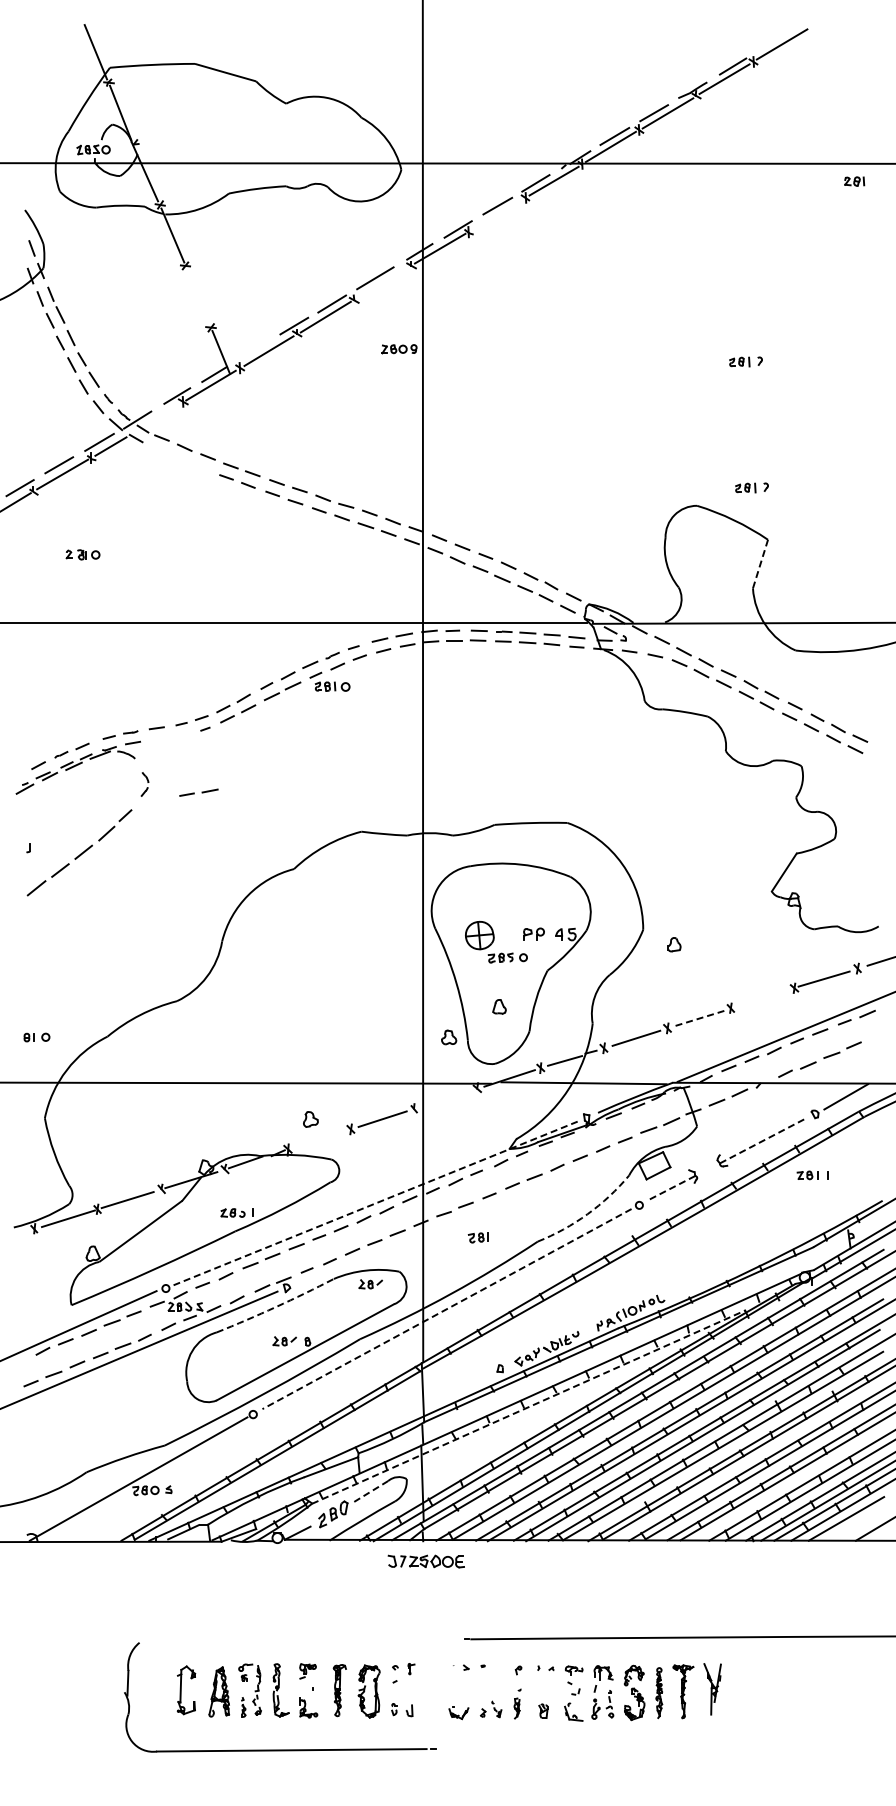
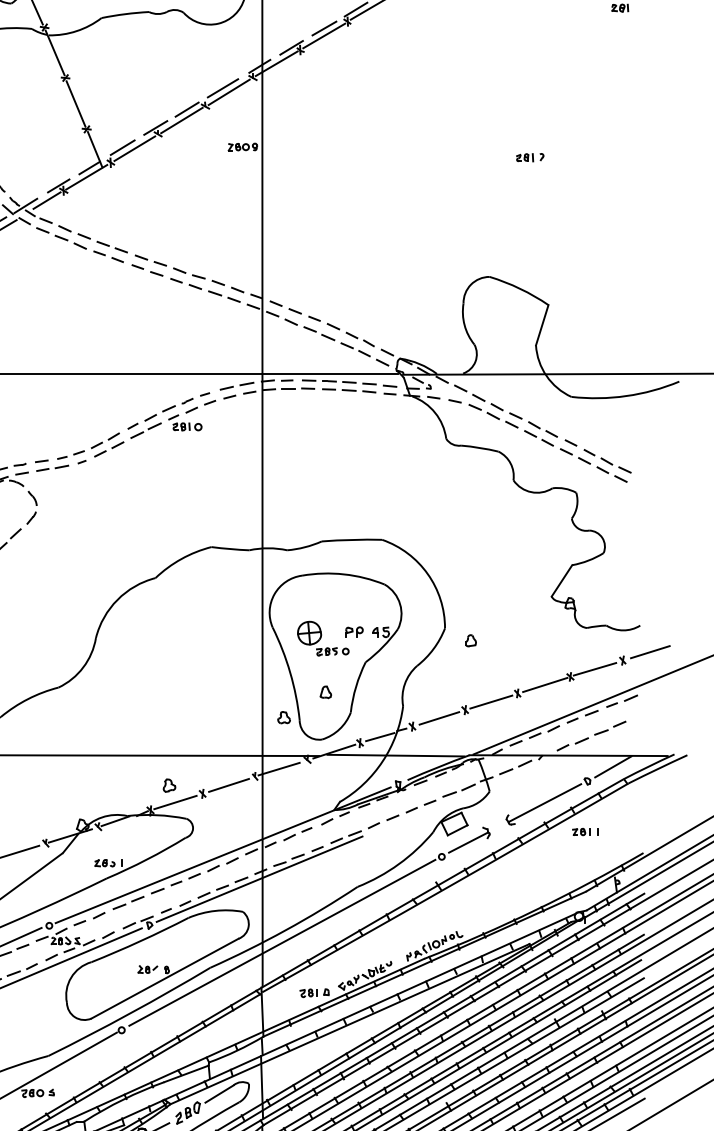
line: (497, 214) -> (324, 35), added
line: (382, 282) -> (228, 91), added
line: (197, 296) -> (75, 103), added
line: (254, 349) -> (122, 147), added
line: (162, 413) -> (46, 200), added
part: (180, 459) -> (61, 238), added
part: (751, 487) -> (534, 261), removed
line: (760, 563) -> (542, 324), dashed -> solid
part: (144, 784) -> (31, 507), size x1.67
part: (198, 792) -> (52, 468), moved
line: (763, 997) -> (544, 684), added
line: (698, 1018) -> (490, 701), dashed -> solid
line: (442, 1099) -> (278, 769), added
line: (317, 1139) -> (175, 802), added
line: (764, 1140) -> (545, 803), dashed -> solid
line: (671, 1188) -> (468, 842), dashed -> solid
line: (375, 1203) -> (223, 855), dashed -> solid
arc: (587, 1214) -> (398, 864), dashed -> solid
line: (419, 1231) -> (259, 878), added
part: (477, 1237) -> (307, 992), moved
part: (370, 1284) -> (218, 922), removed
arc: (275, 1307) -> (140, 941), dashed -> solid
line: (447, 1309) -> (282, 943), dashed -> solid
line: (529, 1406) -> (350, 1023), dashed -> solid
line: (371, 1491) -> (219, 1094), dashed -> solid

